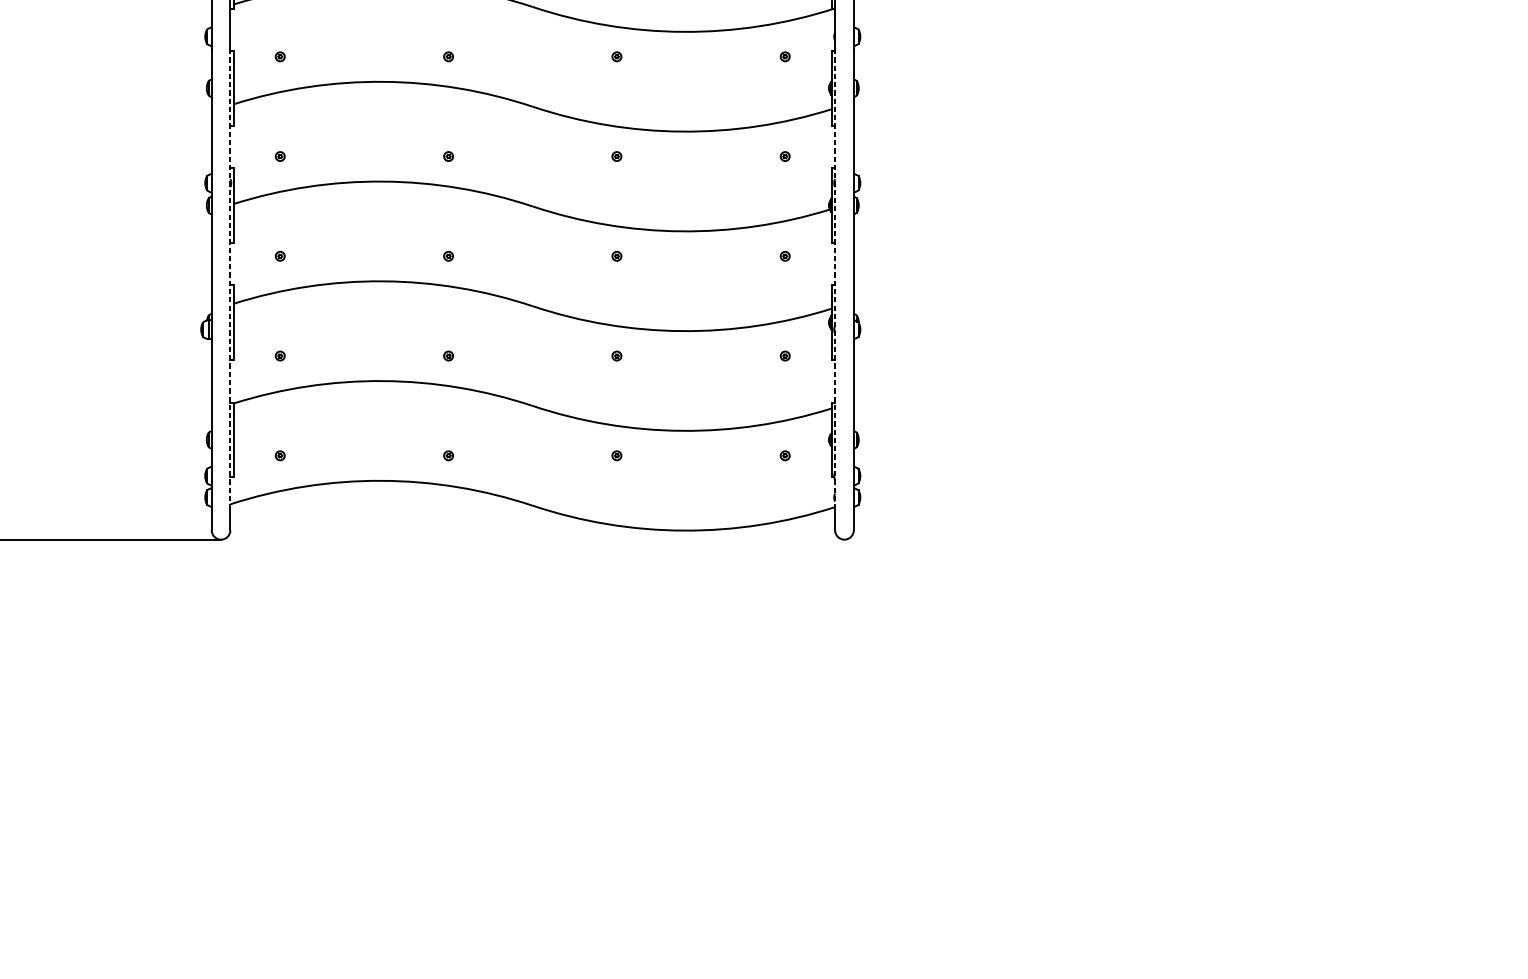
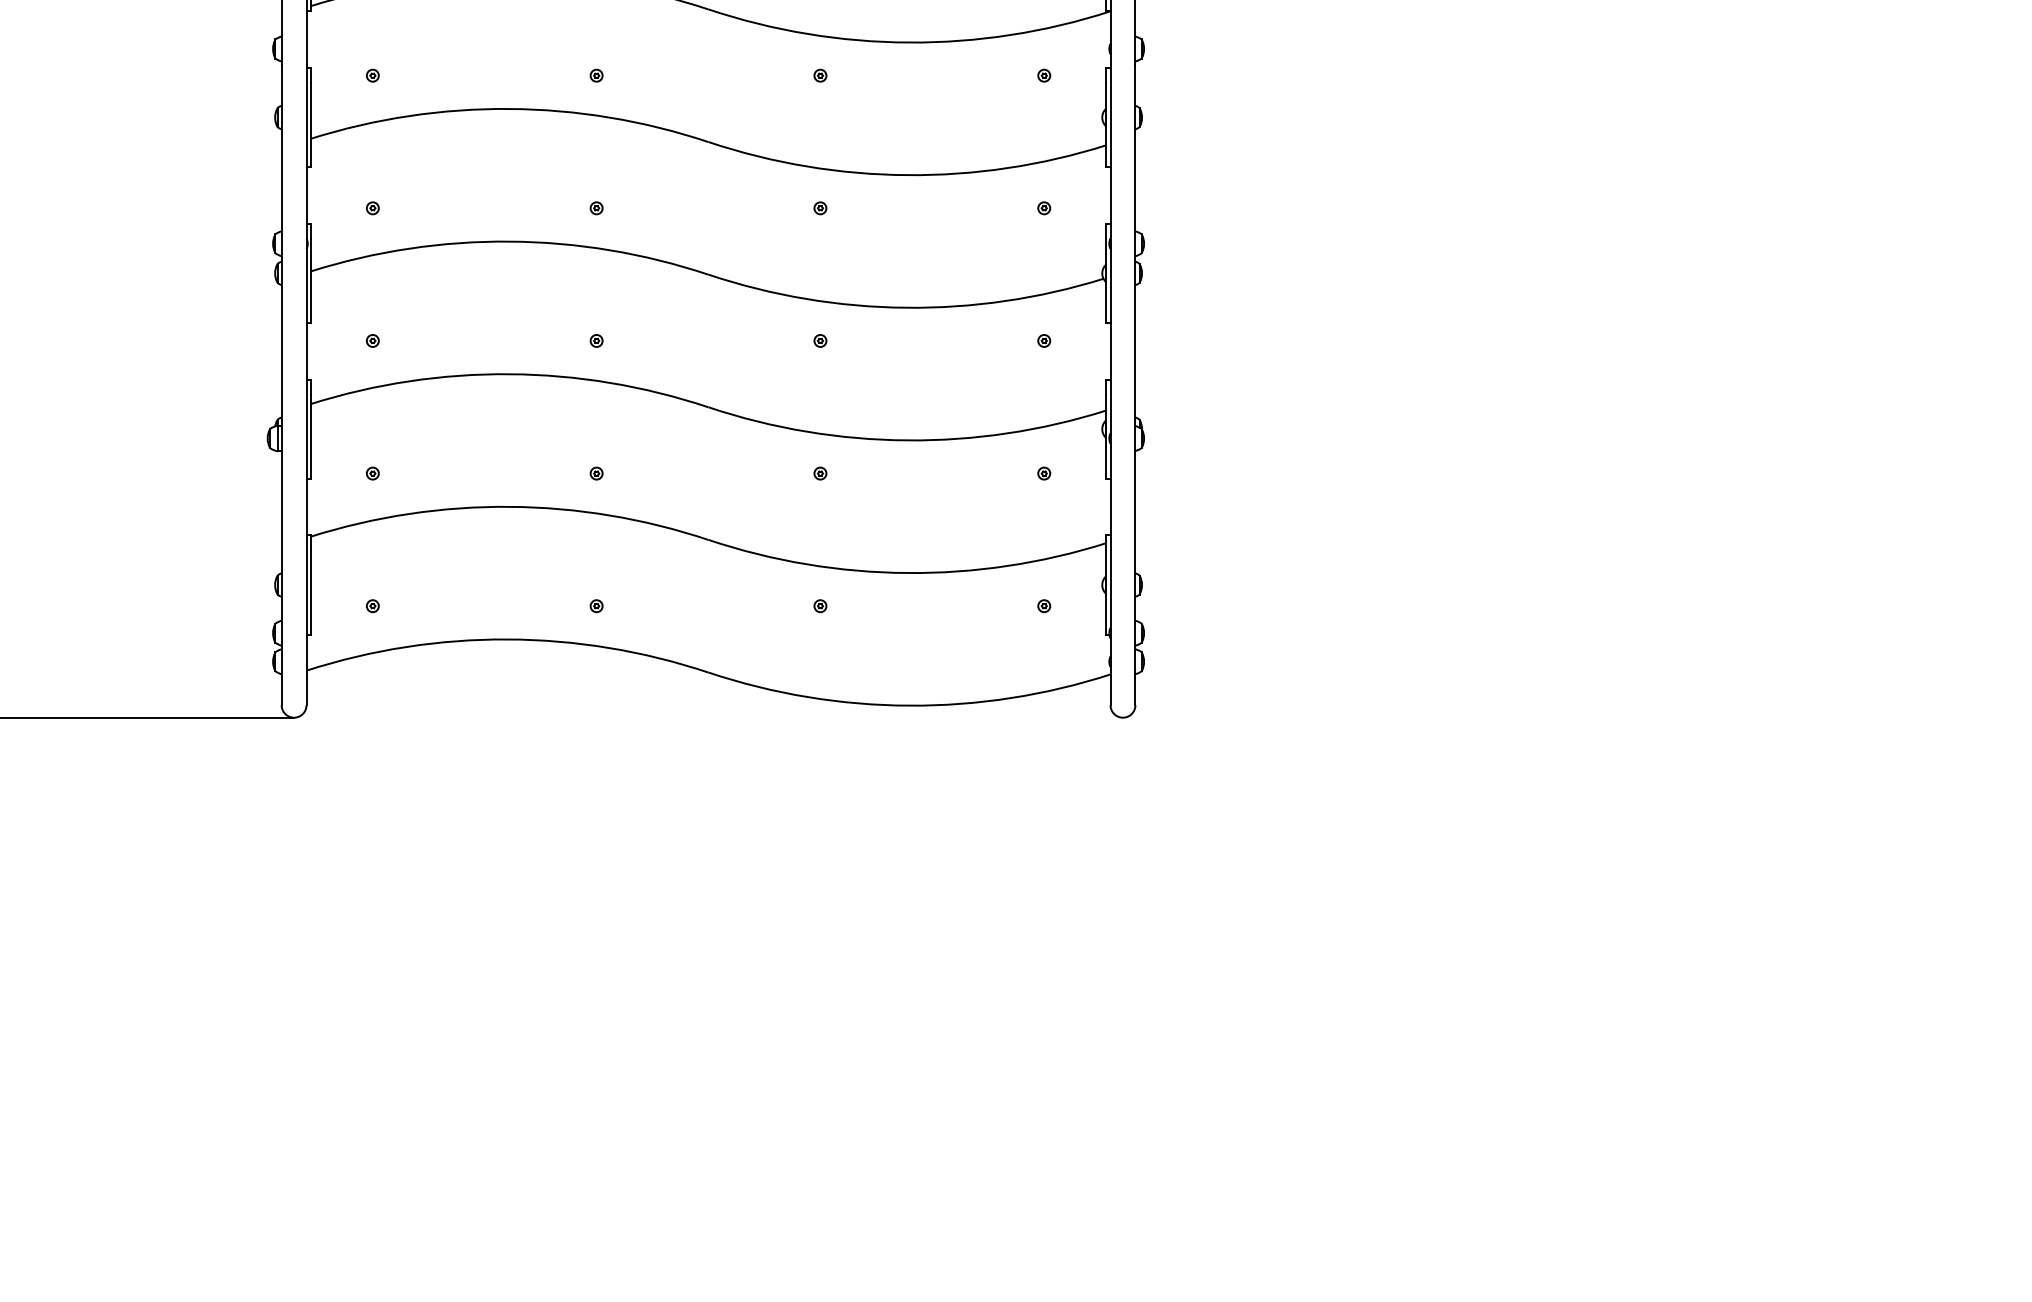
line: (230, 280) -> (306, 372), dashed -> solid
line: (835, 280) -> (1110, 372), dashed -> solid

